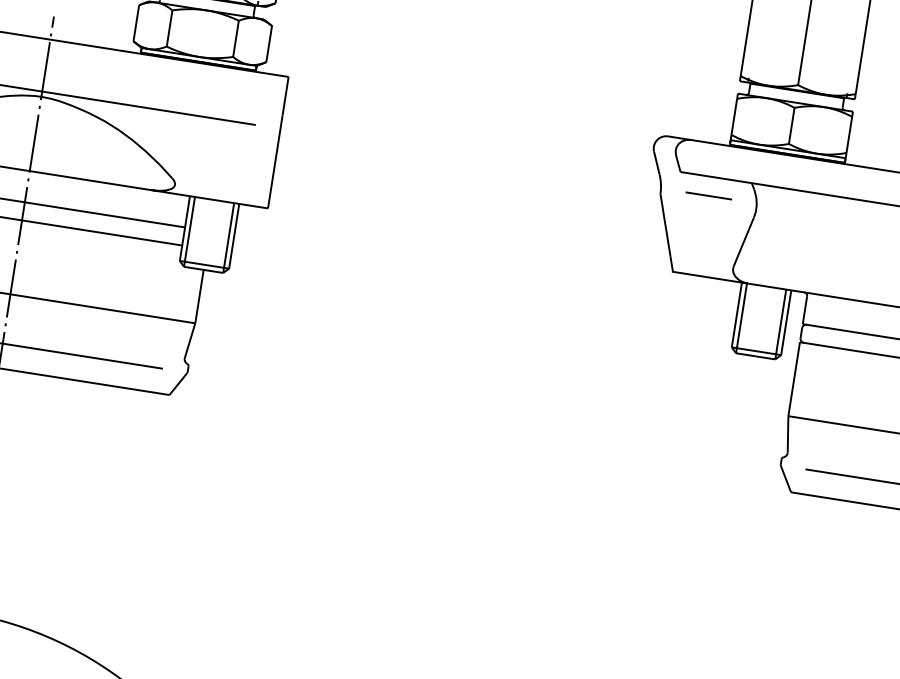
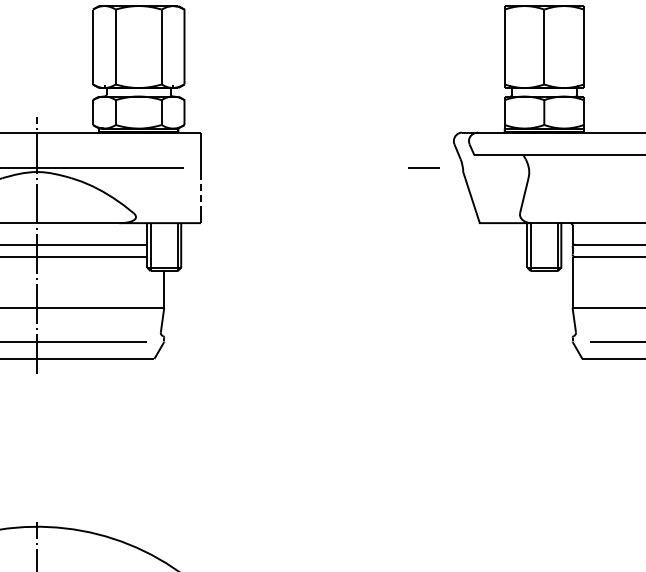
line: (275, 168) -> (201, 195), solid -> dashed
line: (708, 194) -> (423, 167), moved

